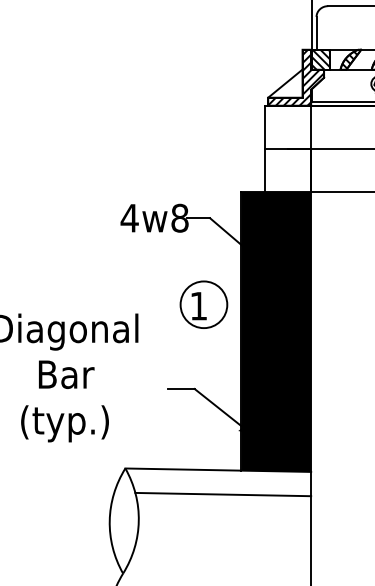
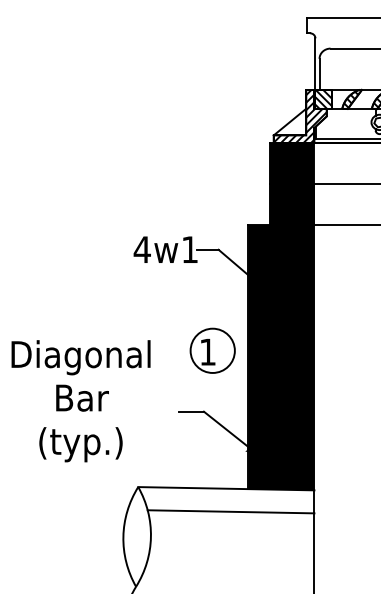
fill: (288, 148) -> (292, 183), added
text: (180, 217) -> (190, 249), 4w8 -> 4w1
part: (203, 304) -> (212, 350), moved

